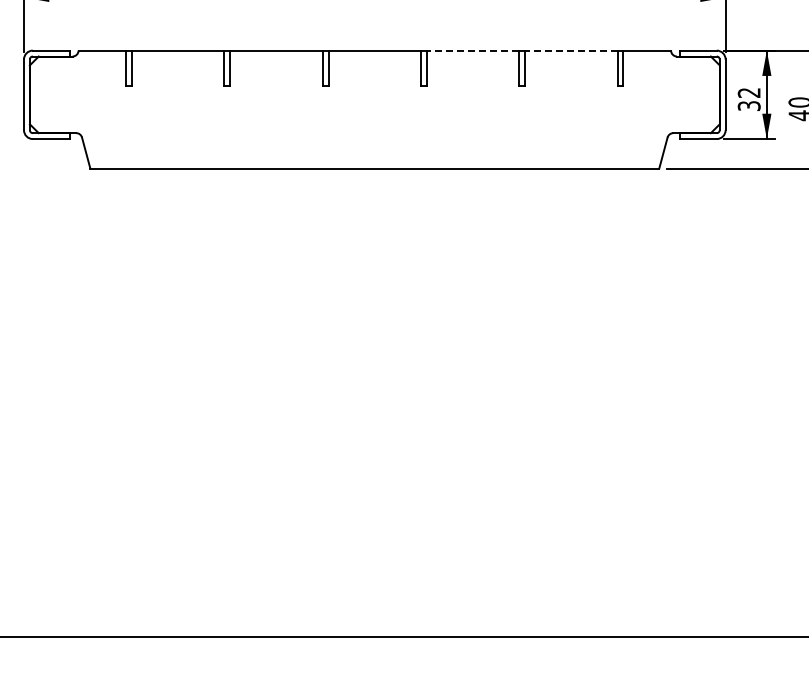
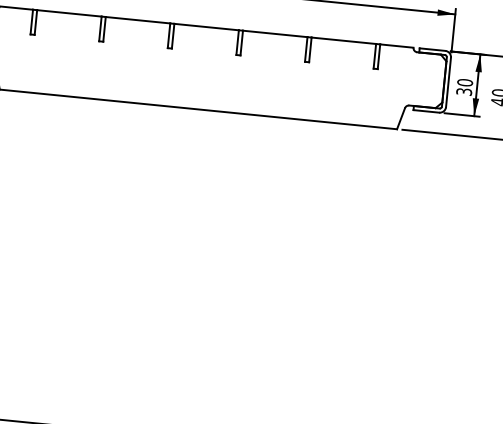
line: (472, 50) -> (274, 33), dashed -> solid
line: (570, 50) -> (343, 40), dashed -> solid
text: (748, 92) -> (464, 82), 32 -> 30

